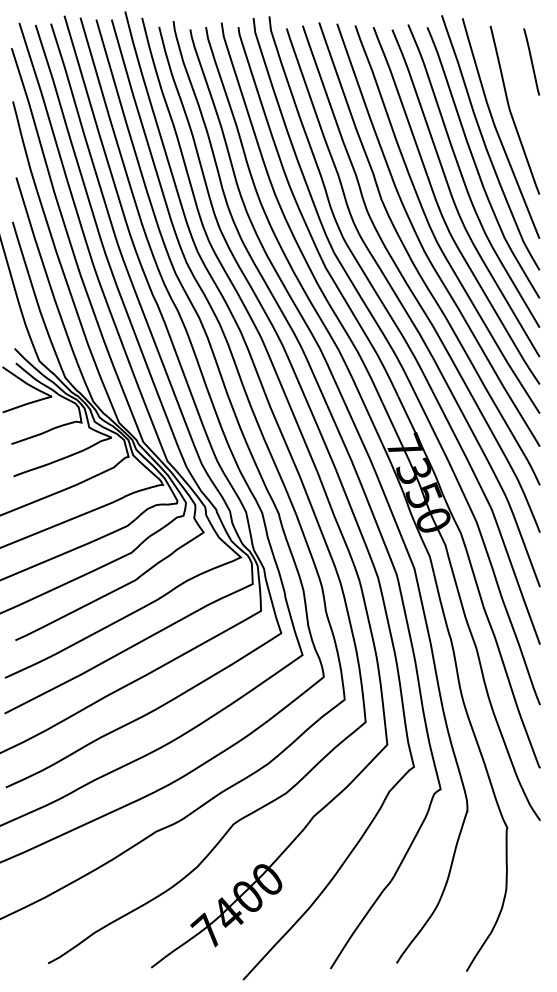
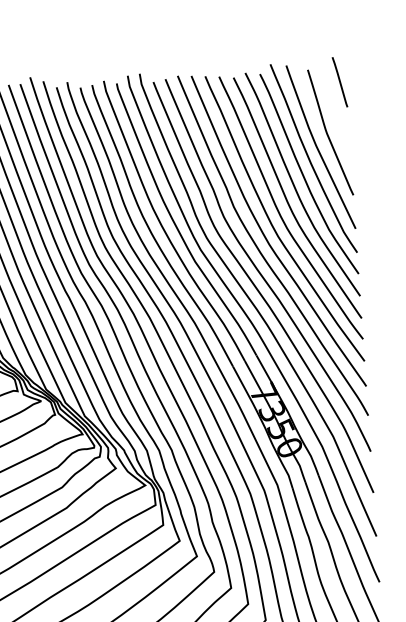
line: (531, 61) -> (339, 81), moved

